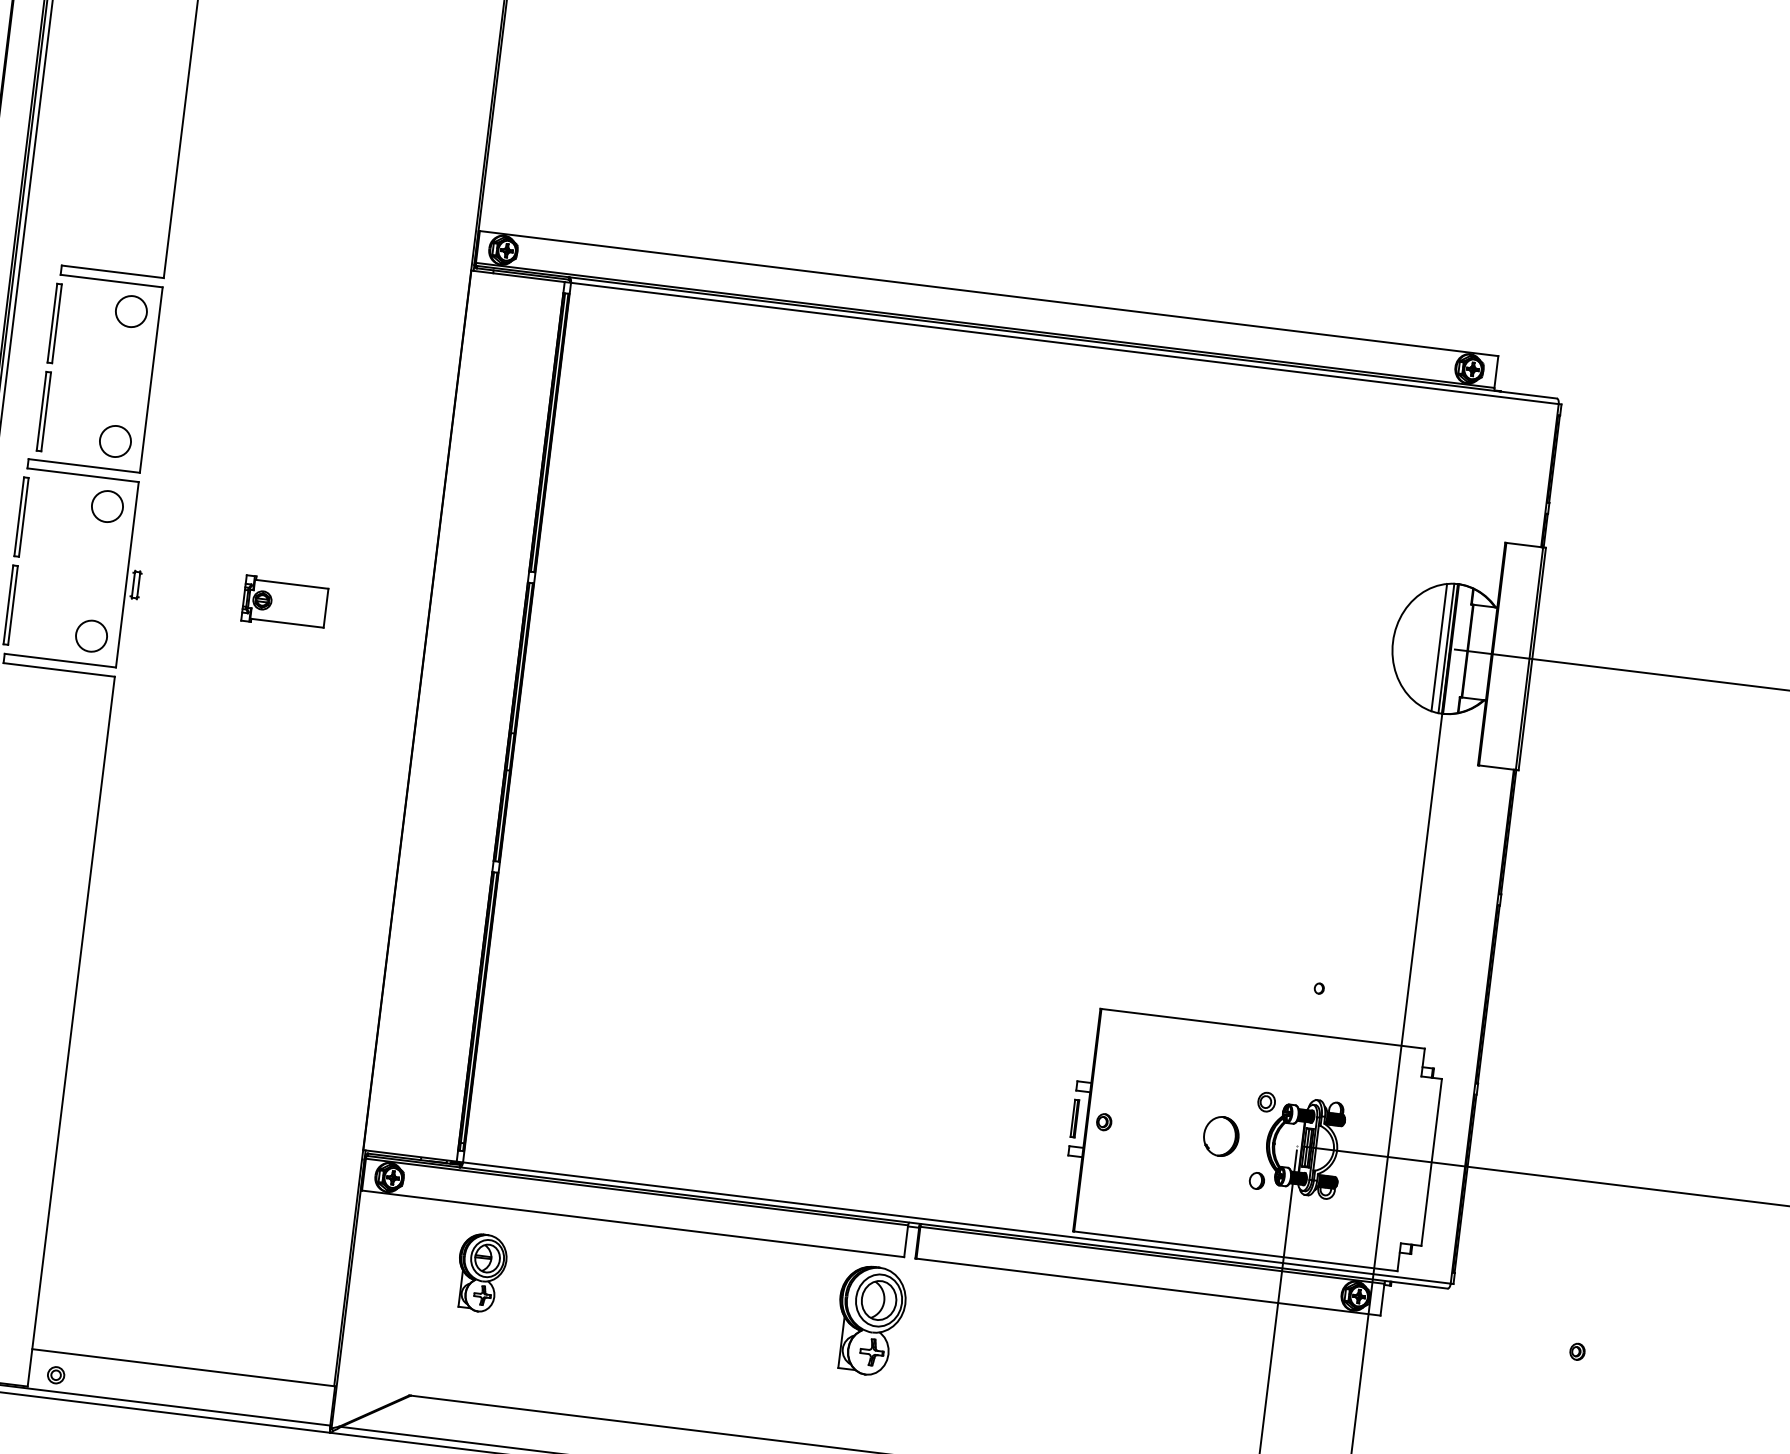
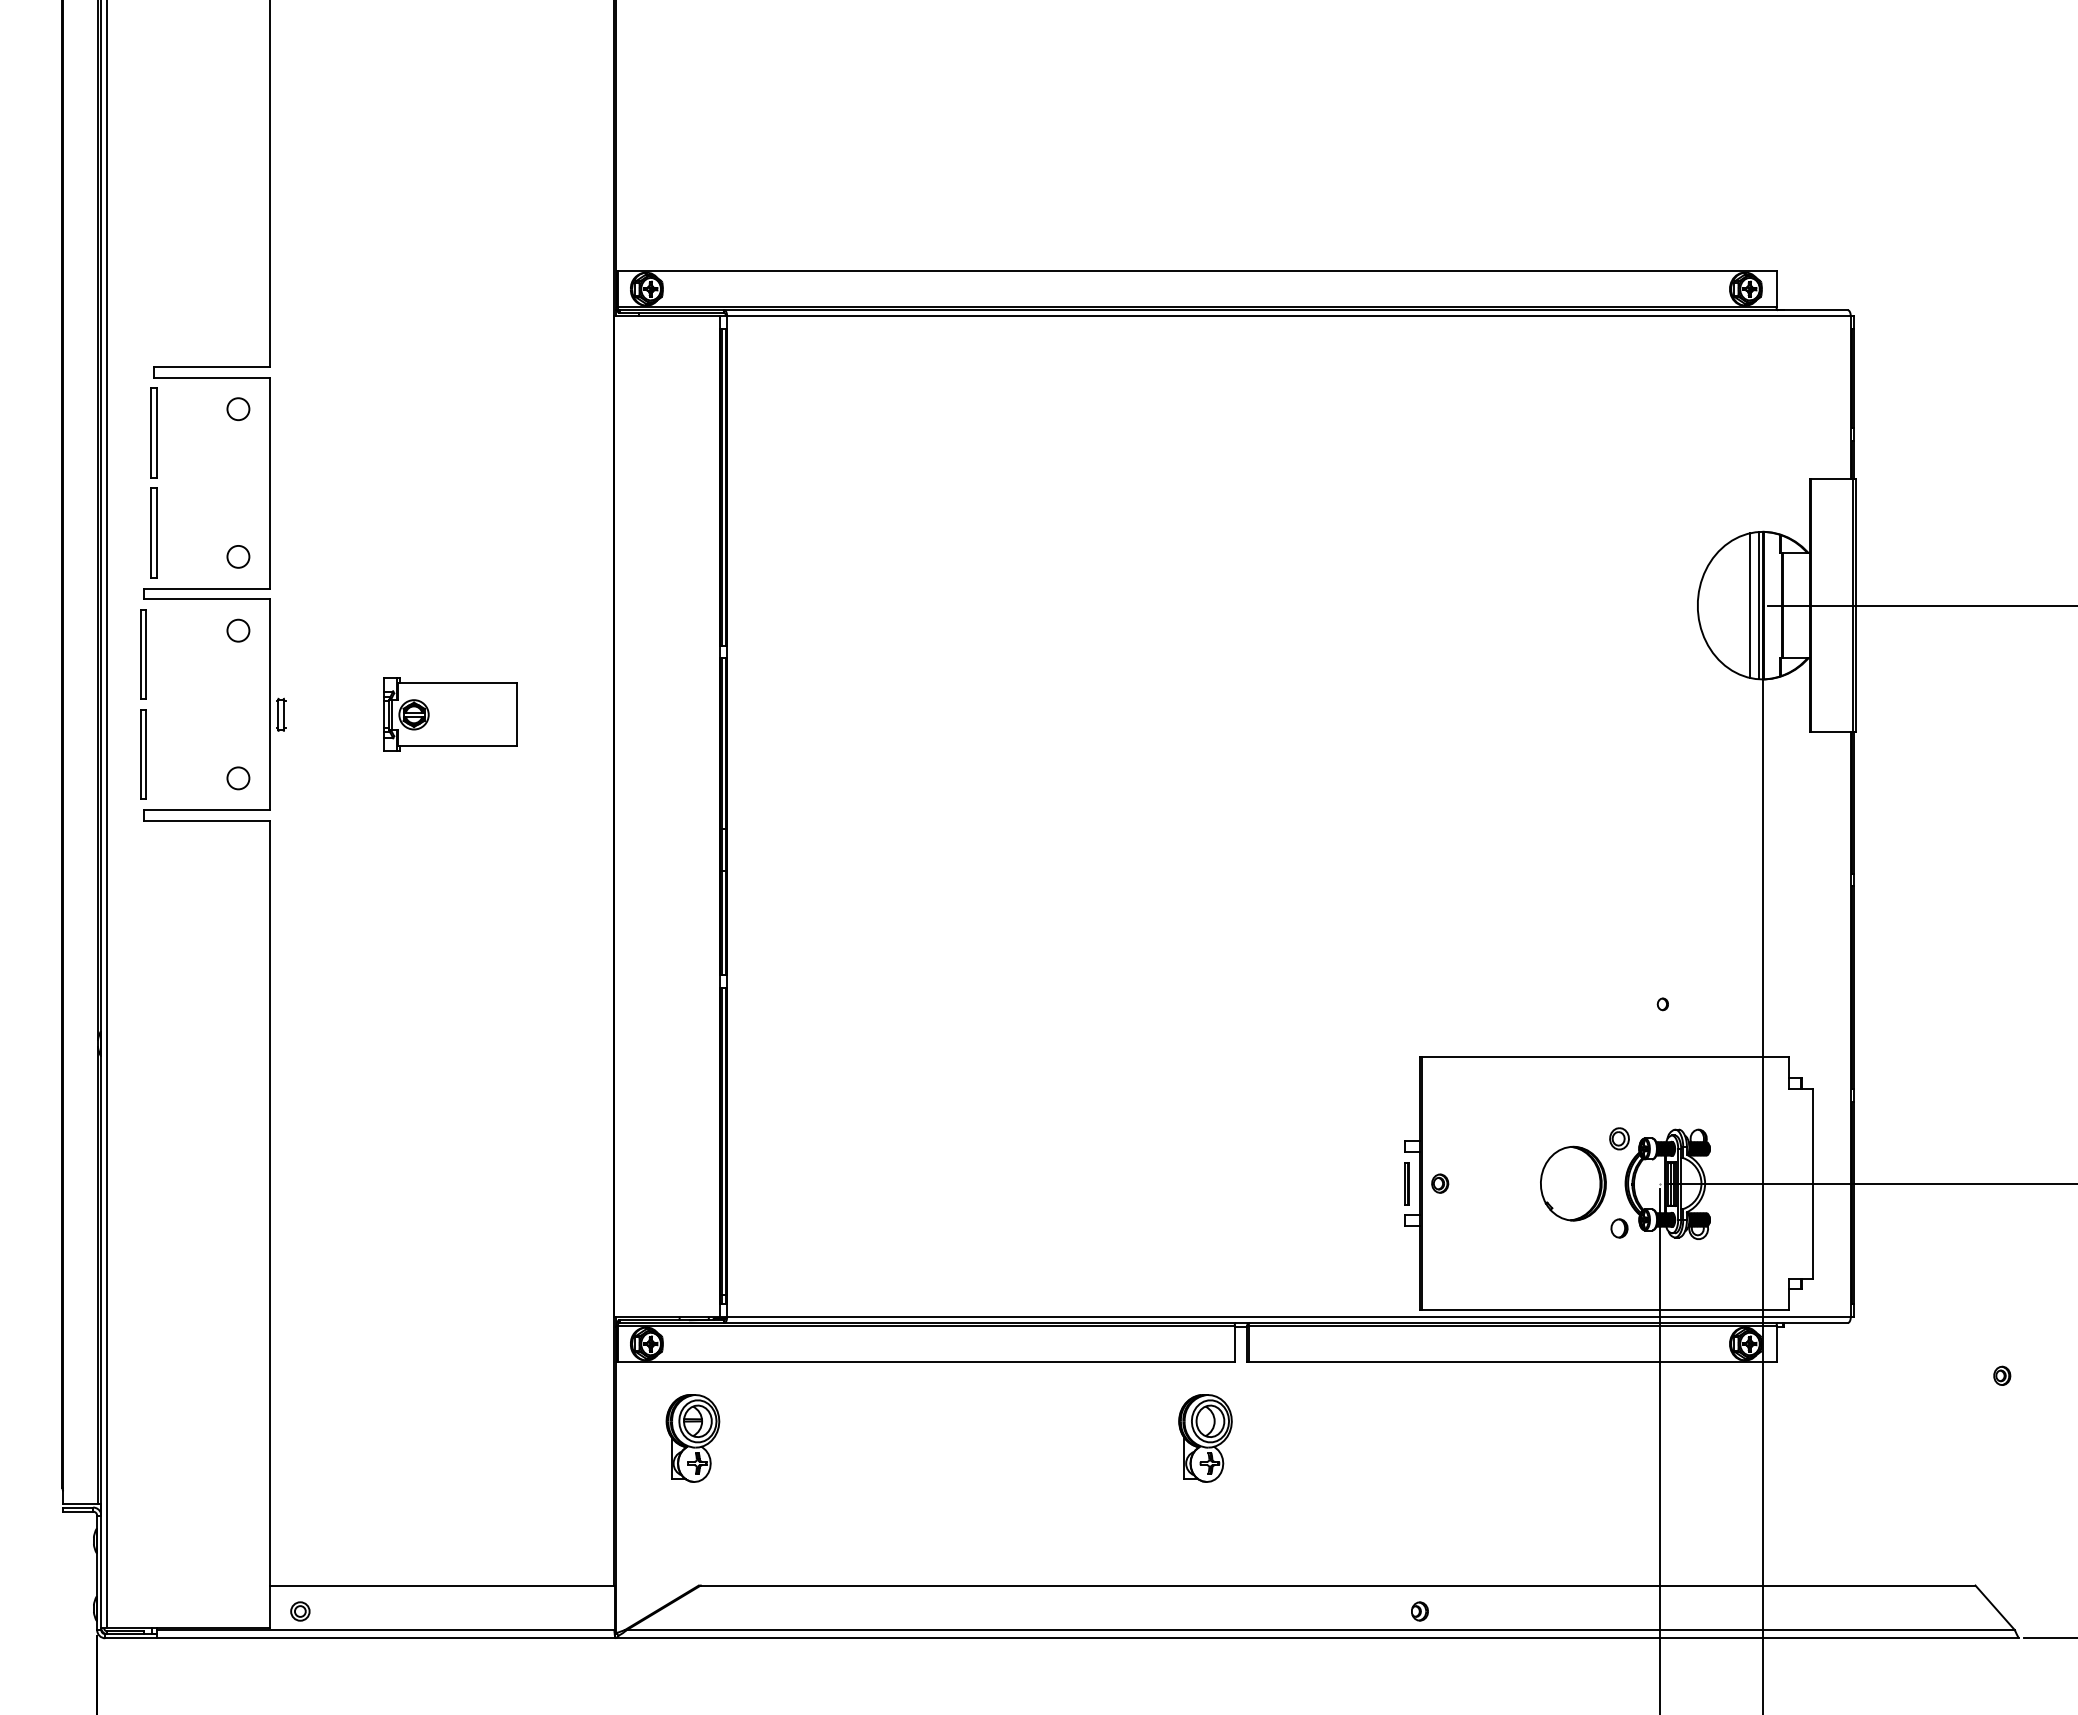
circle: (131, 312) -> (238, 409), size x0.62
circle: (115, 441) -> (238, 556), size x0.62
circle: (107, 506) -> (238, 630), size x0.62
part: (284, 602) -> (450, 714), size x1.43
circle: (91, 636) -> (238, 778), size x0.62
part: (1221, 1136) -> (1573, 1183), size x1.67
part: (480, 1273) -> (692, 1438), moved
part: (870, 1320) -> (1205, 1438), size x0.71

